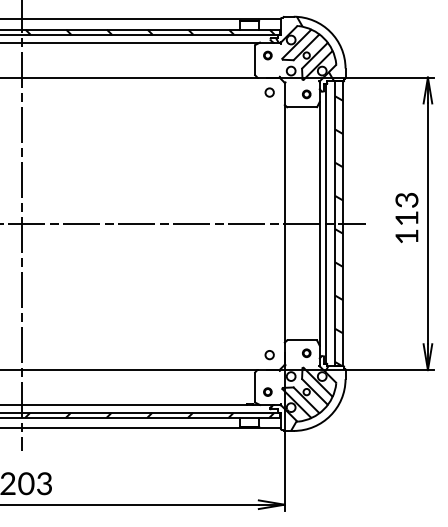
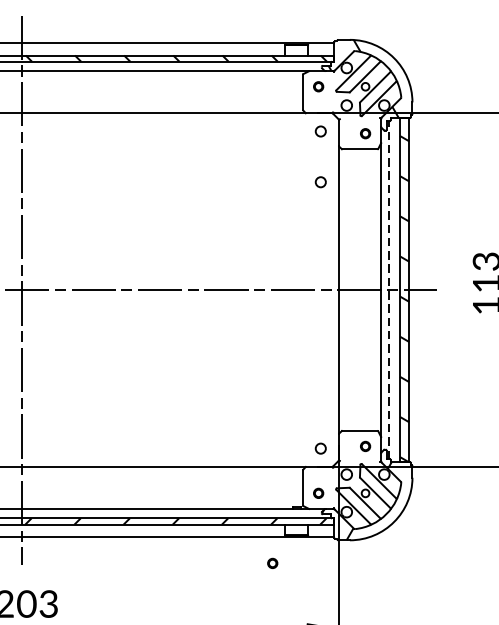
circle: (269, 134) -> (320, 182), added
line: (326, 223) -> (389, 289), solid -> dashed
part: (229, 449) -> (272, 562), added

